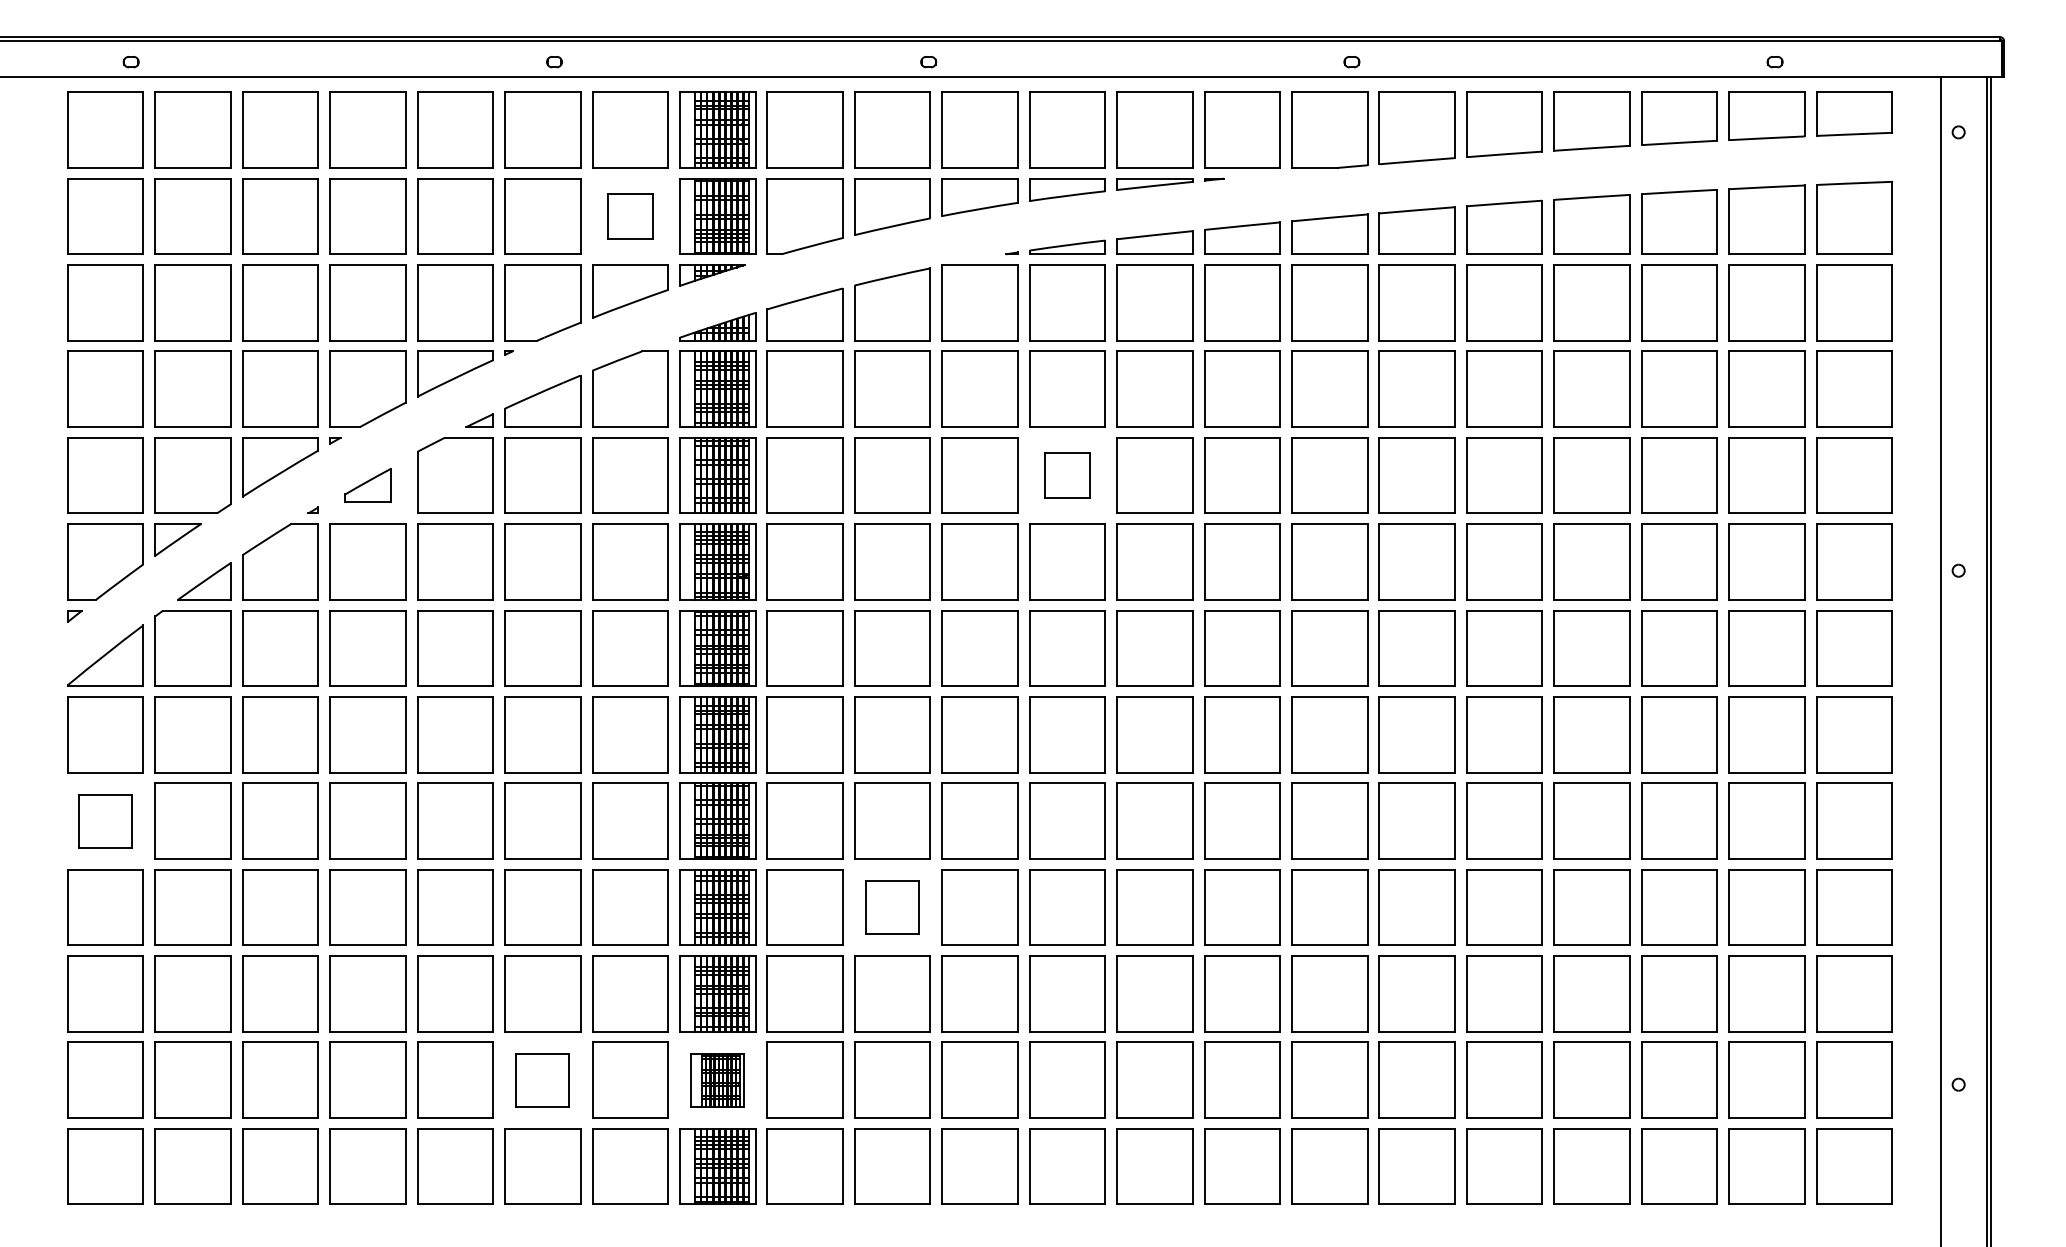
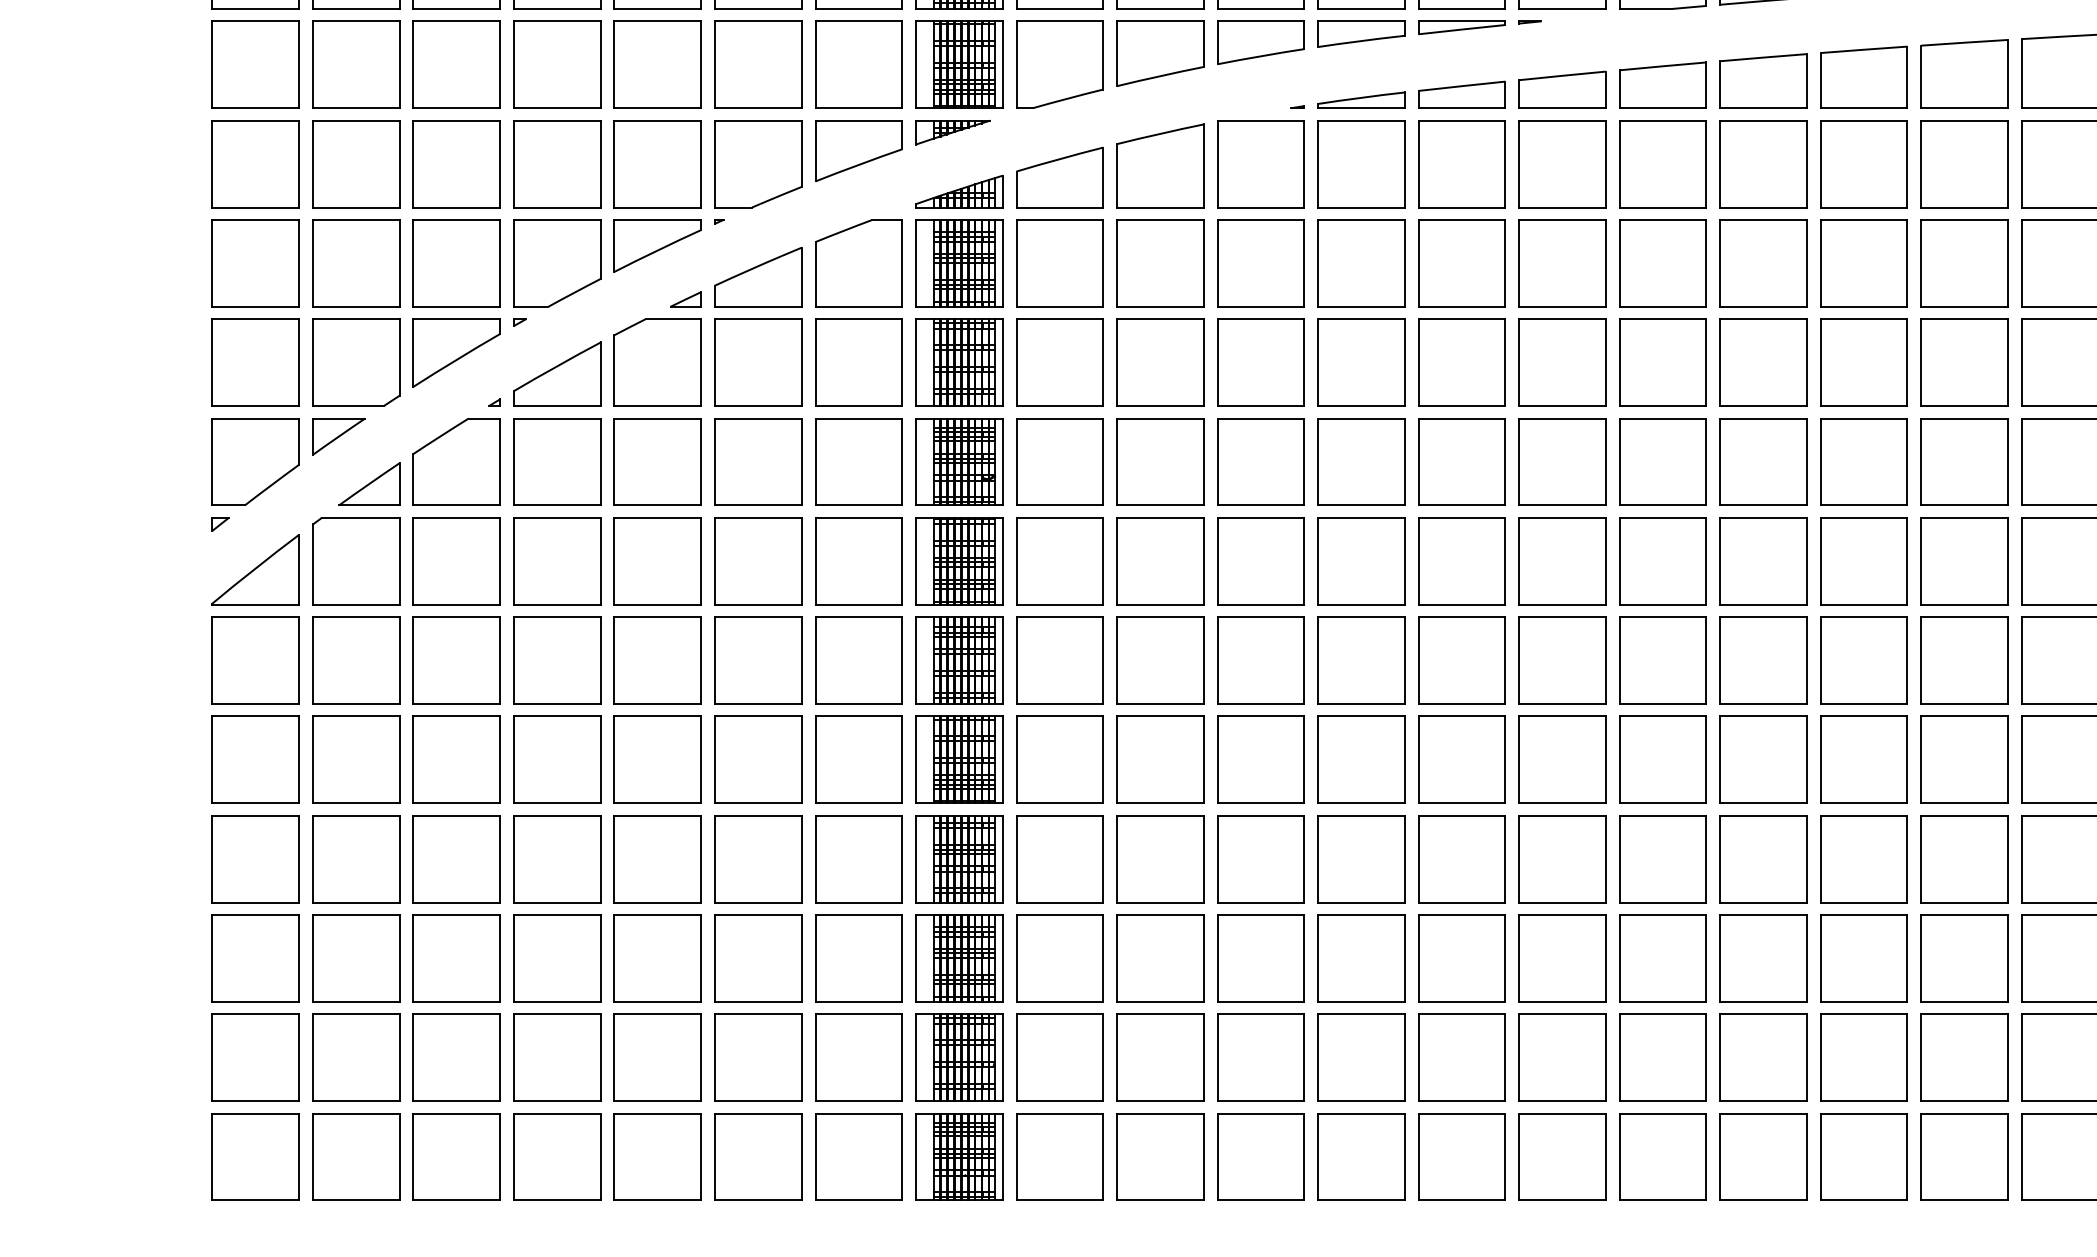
part: (630, 216) -> (859, 64), size x1.67
part: (1067, 475) -> (1361, 362), size x1.67
part: (367, 485) -> (556, 374), size x1.67
part: (105, 820) -> (255, 759), size x1.43
part: (892, 907) -> (1160, 859), size x1.43
part: (542, 1079) -> (758, 1056), size x1.43
part: (717, 1079) -> (959, 1056), size x1.43

